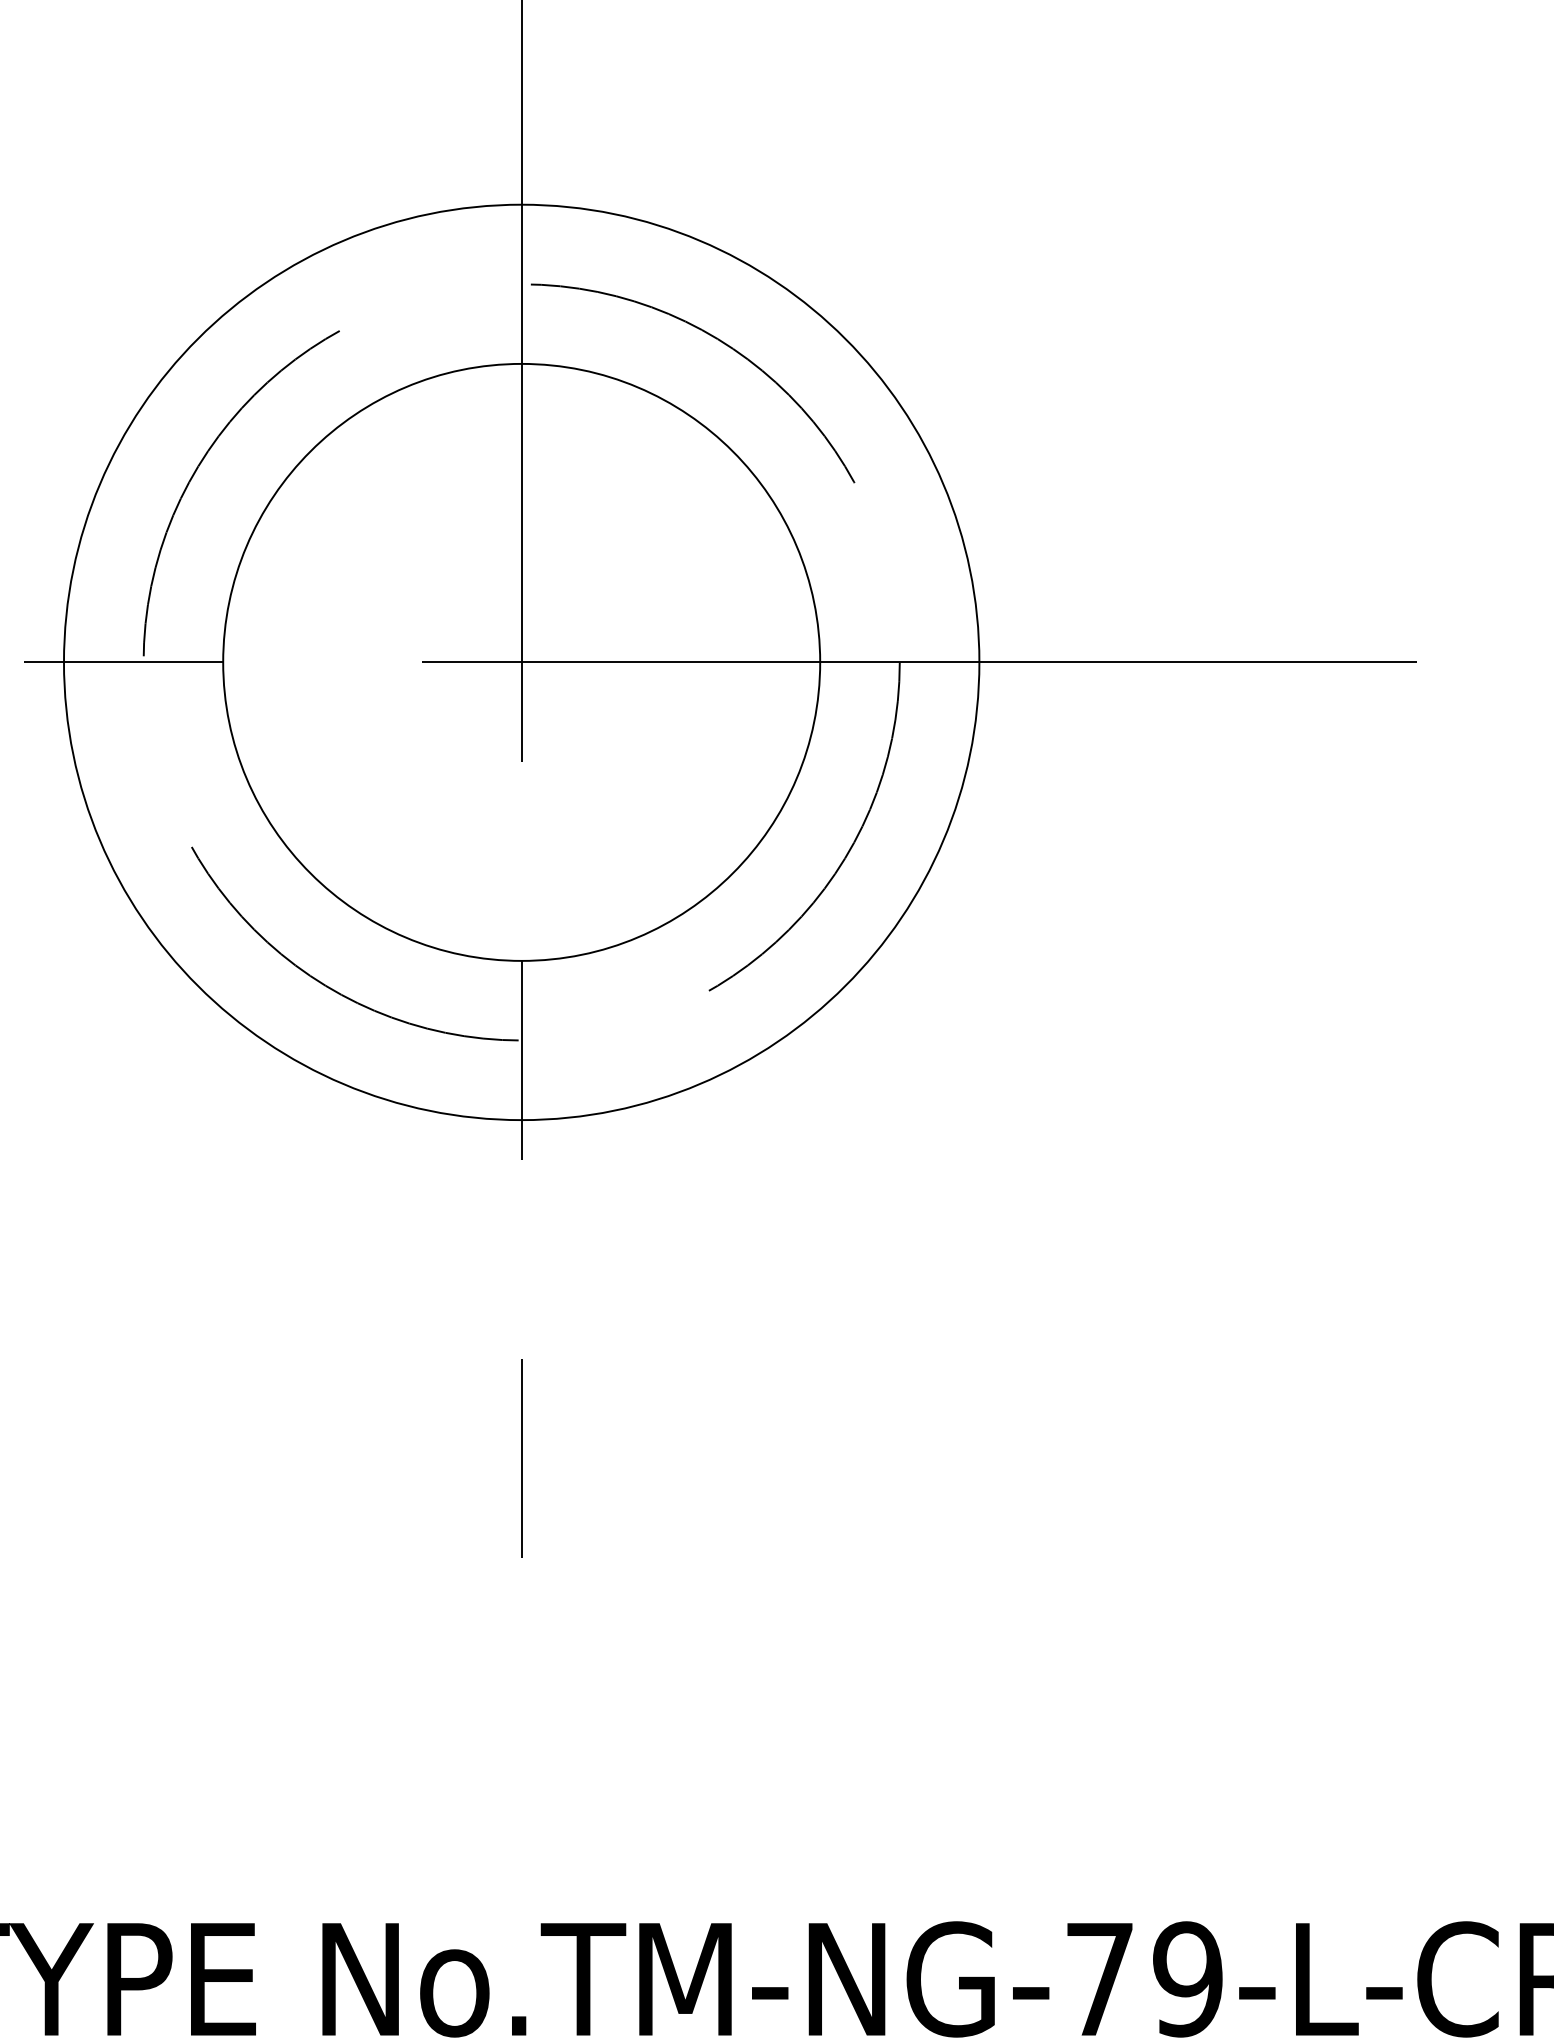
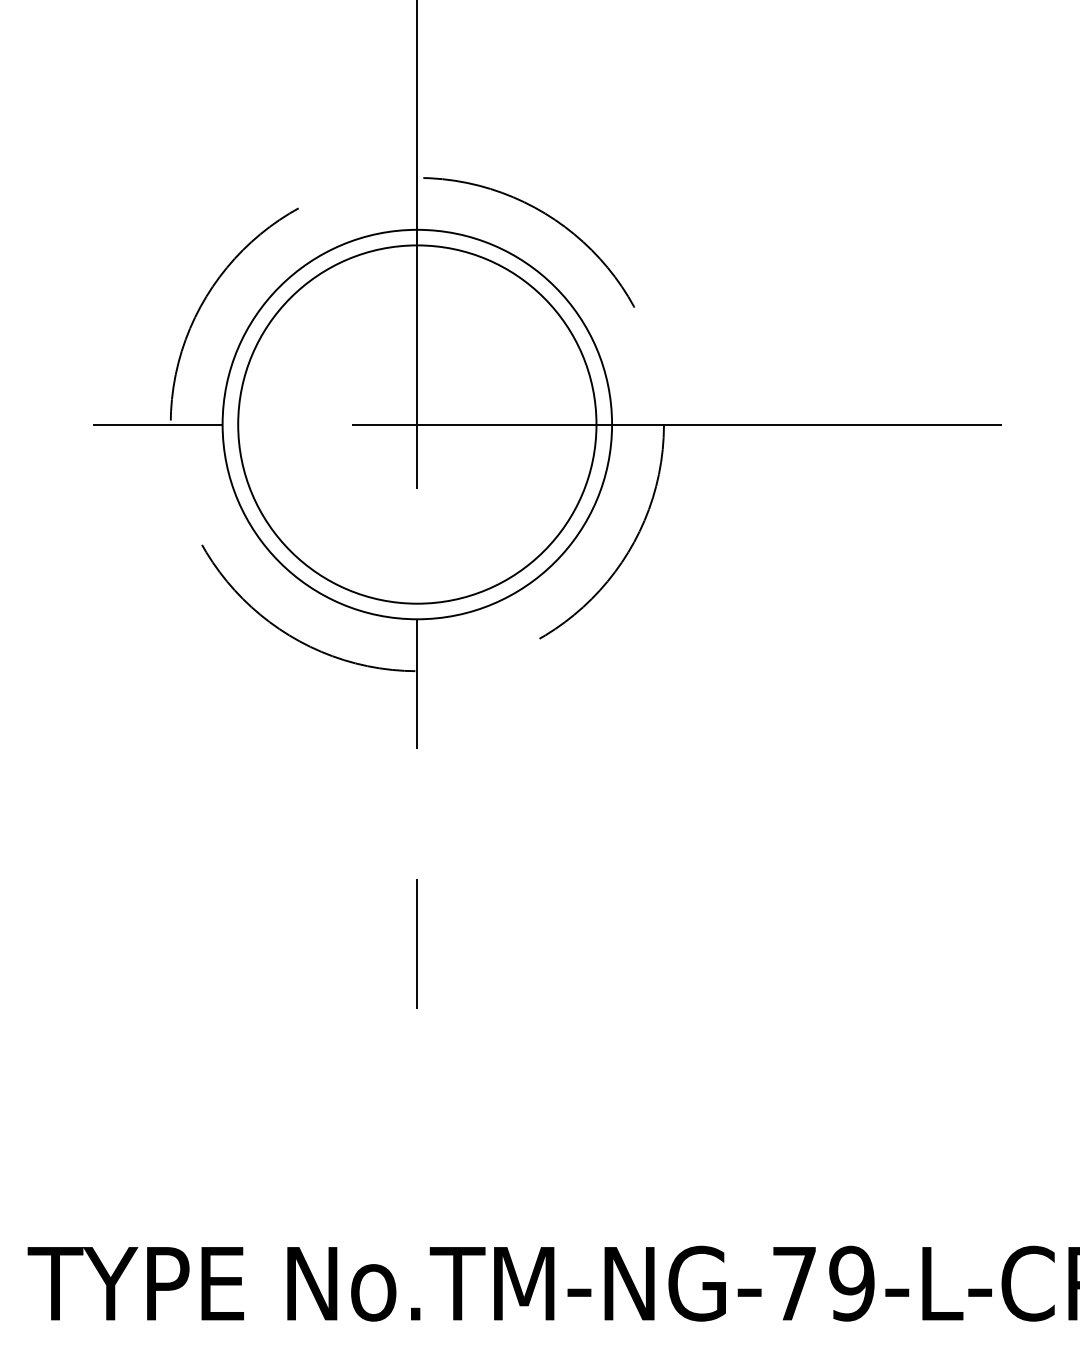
circle: (520, 662) -> (416, 424), size x0.6

